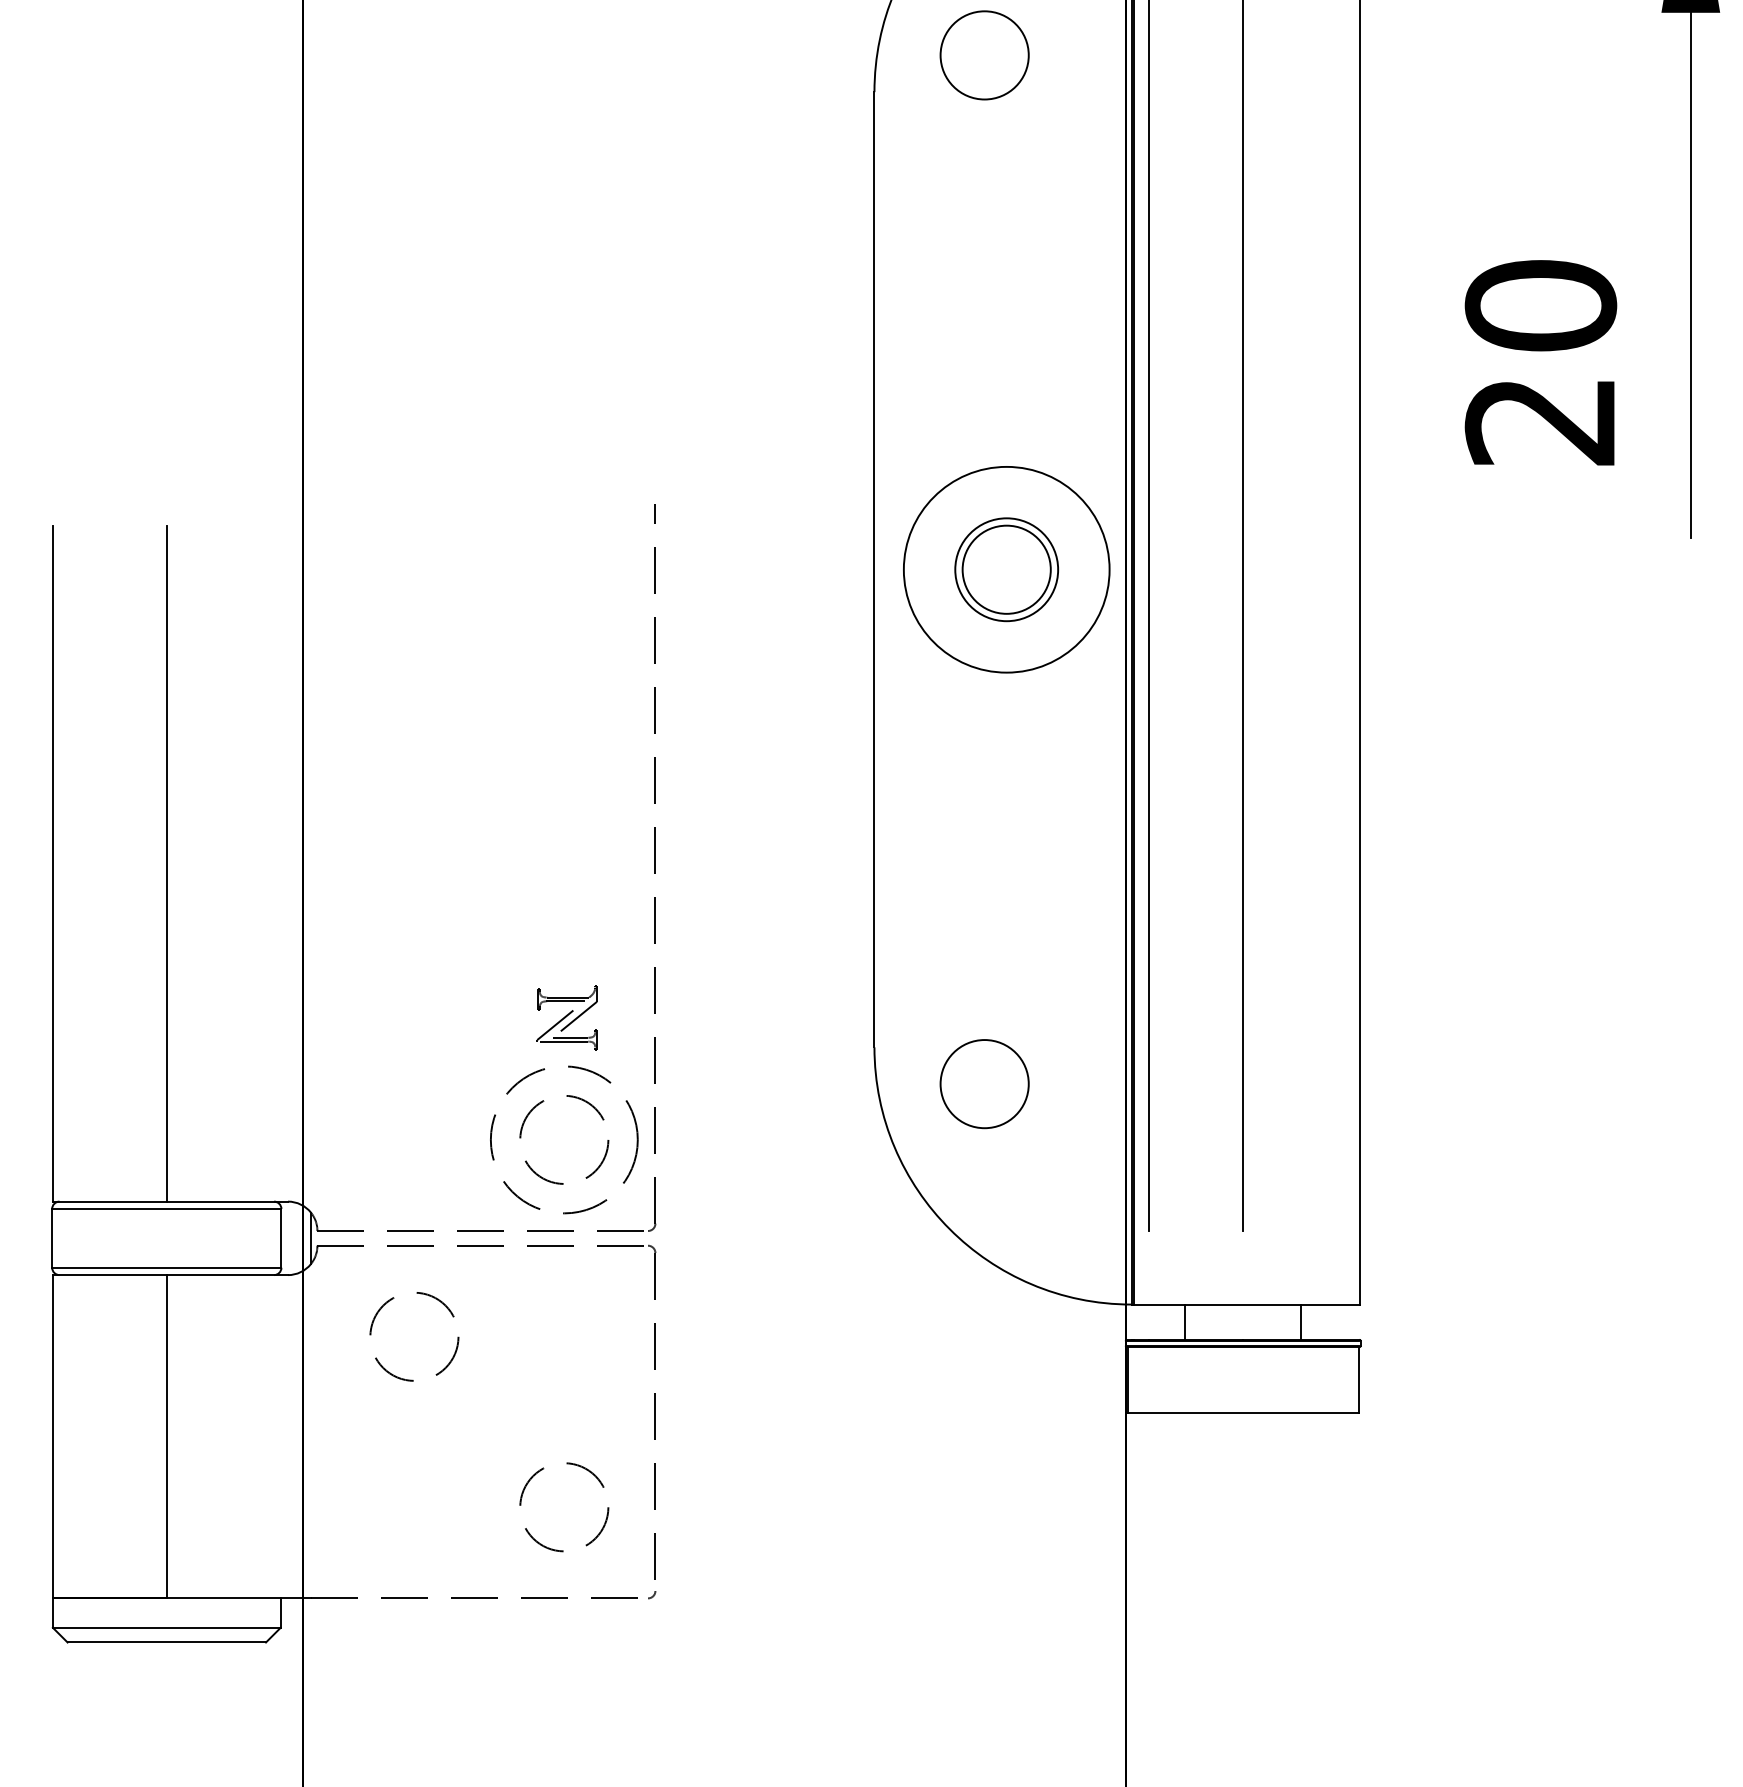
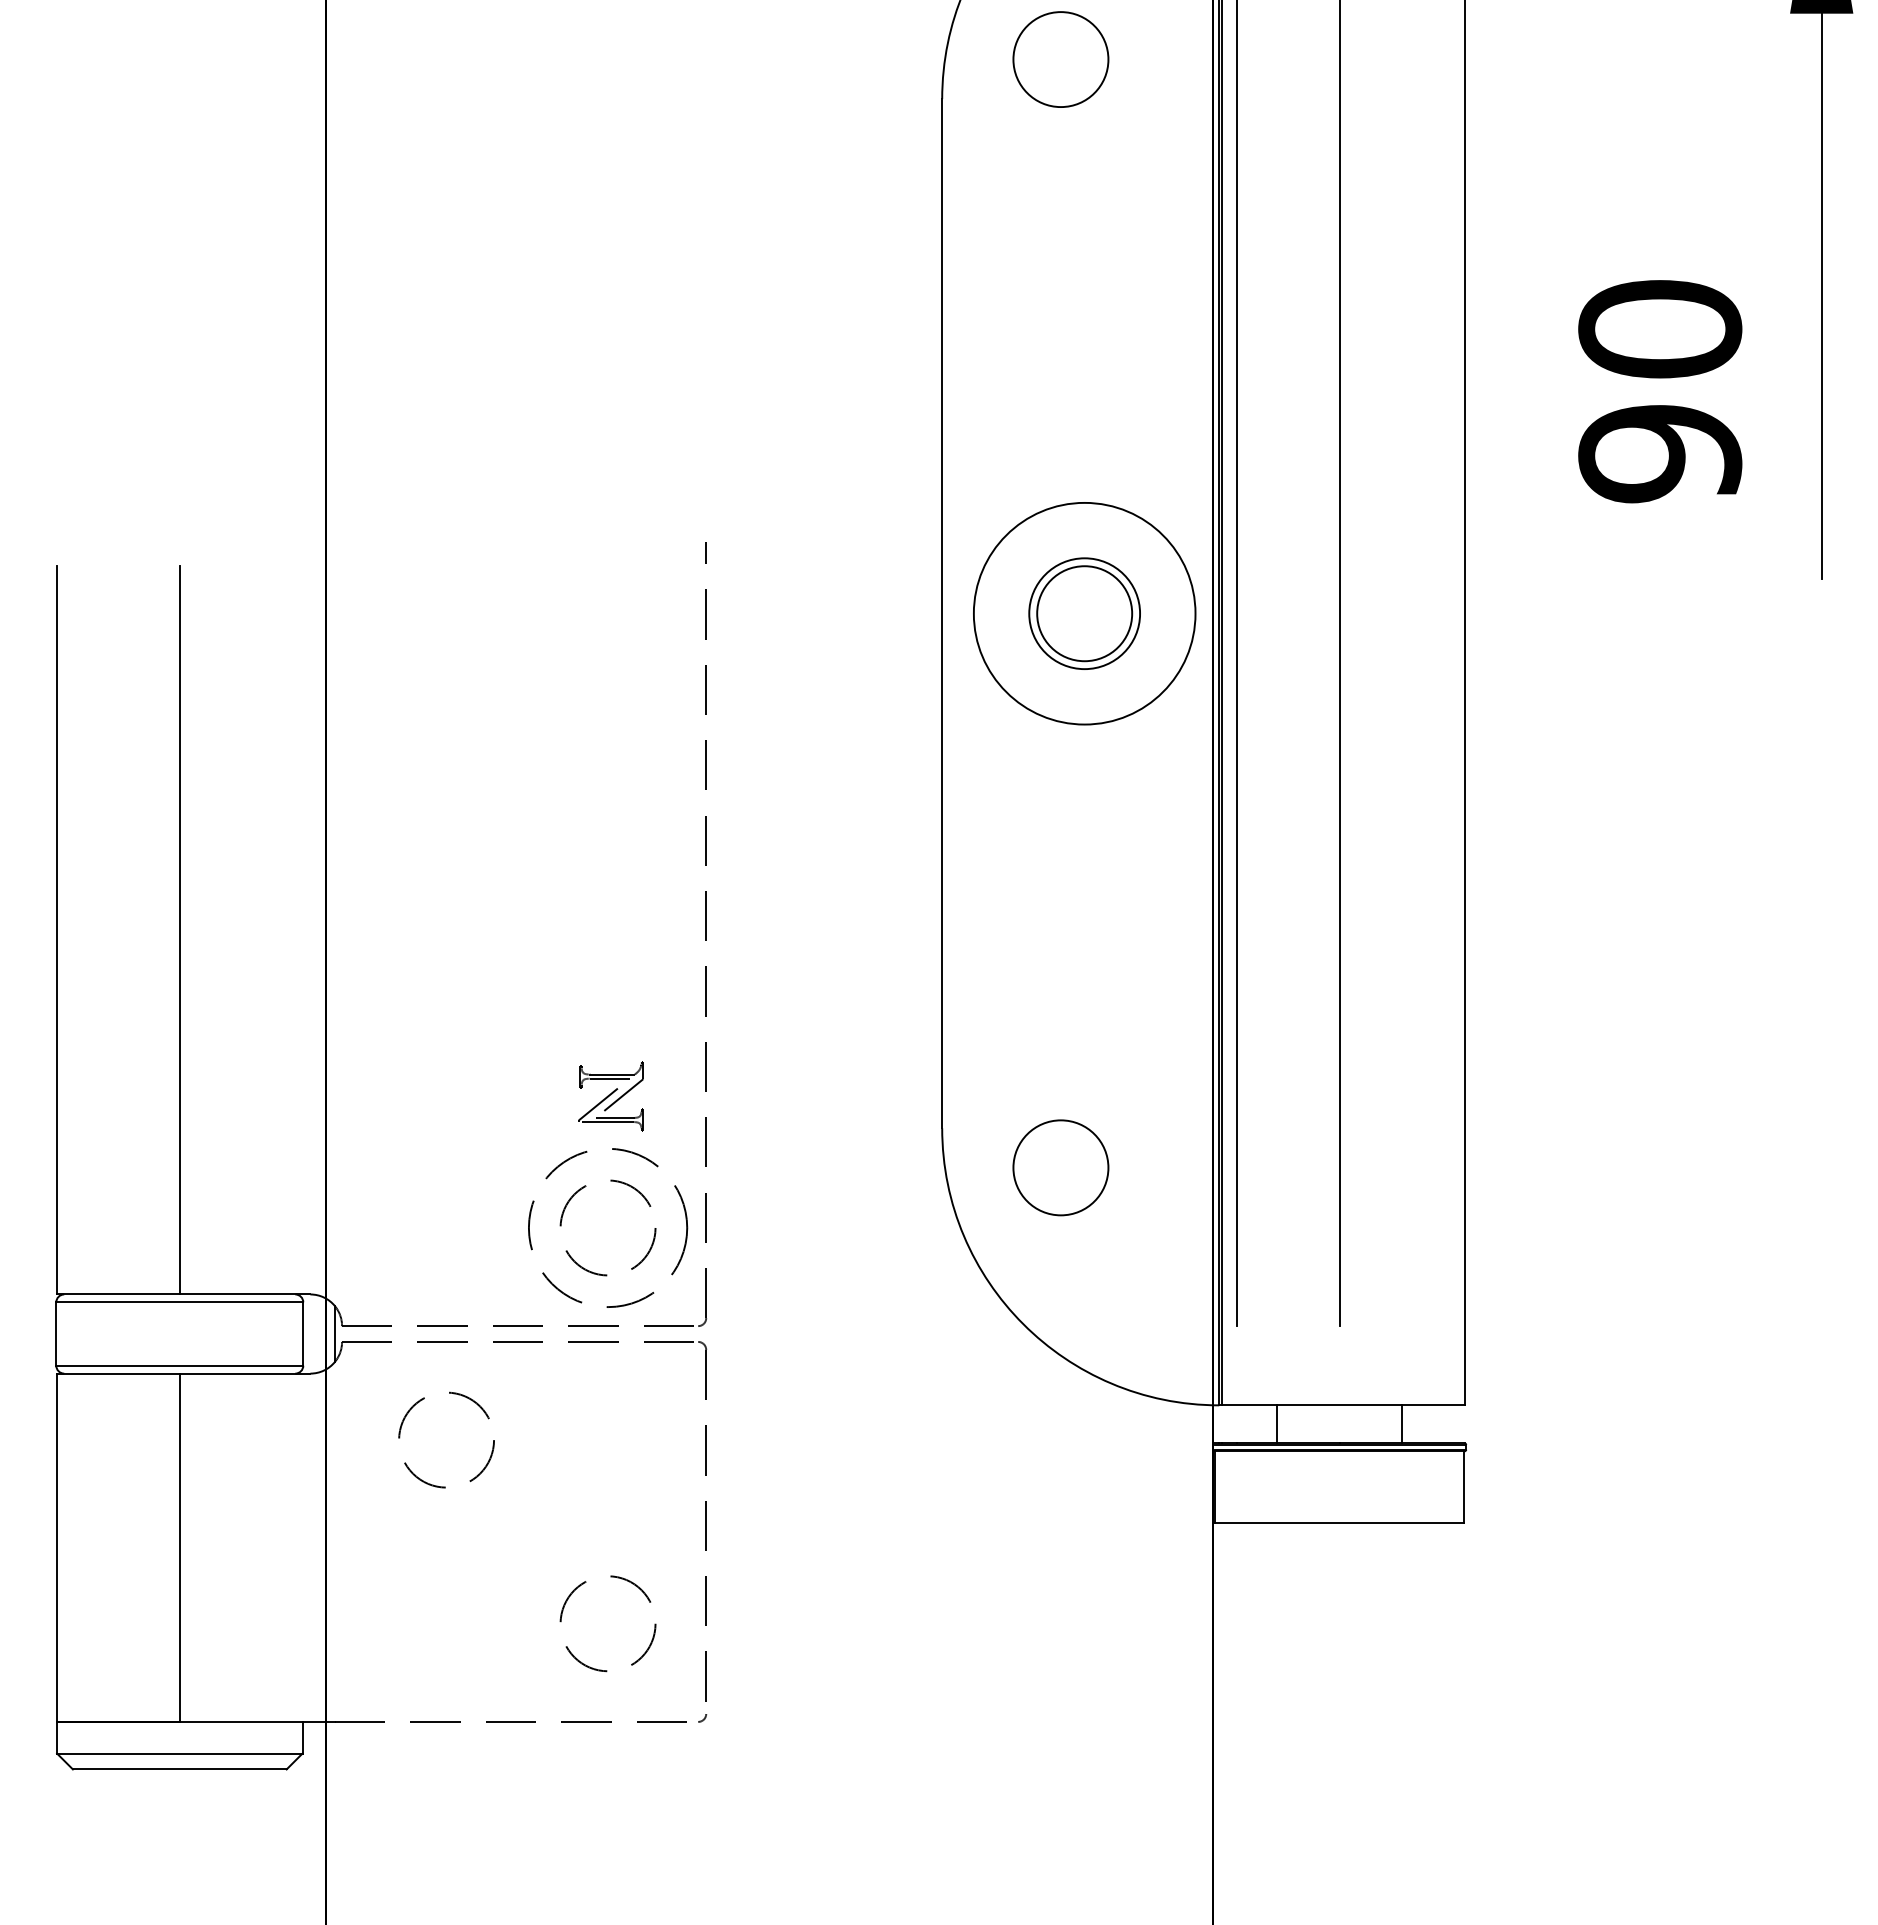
text: (1541, 421) -> (1660, 454), 20 -> 90

